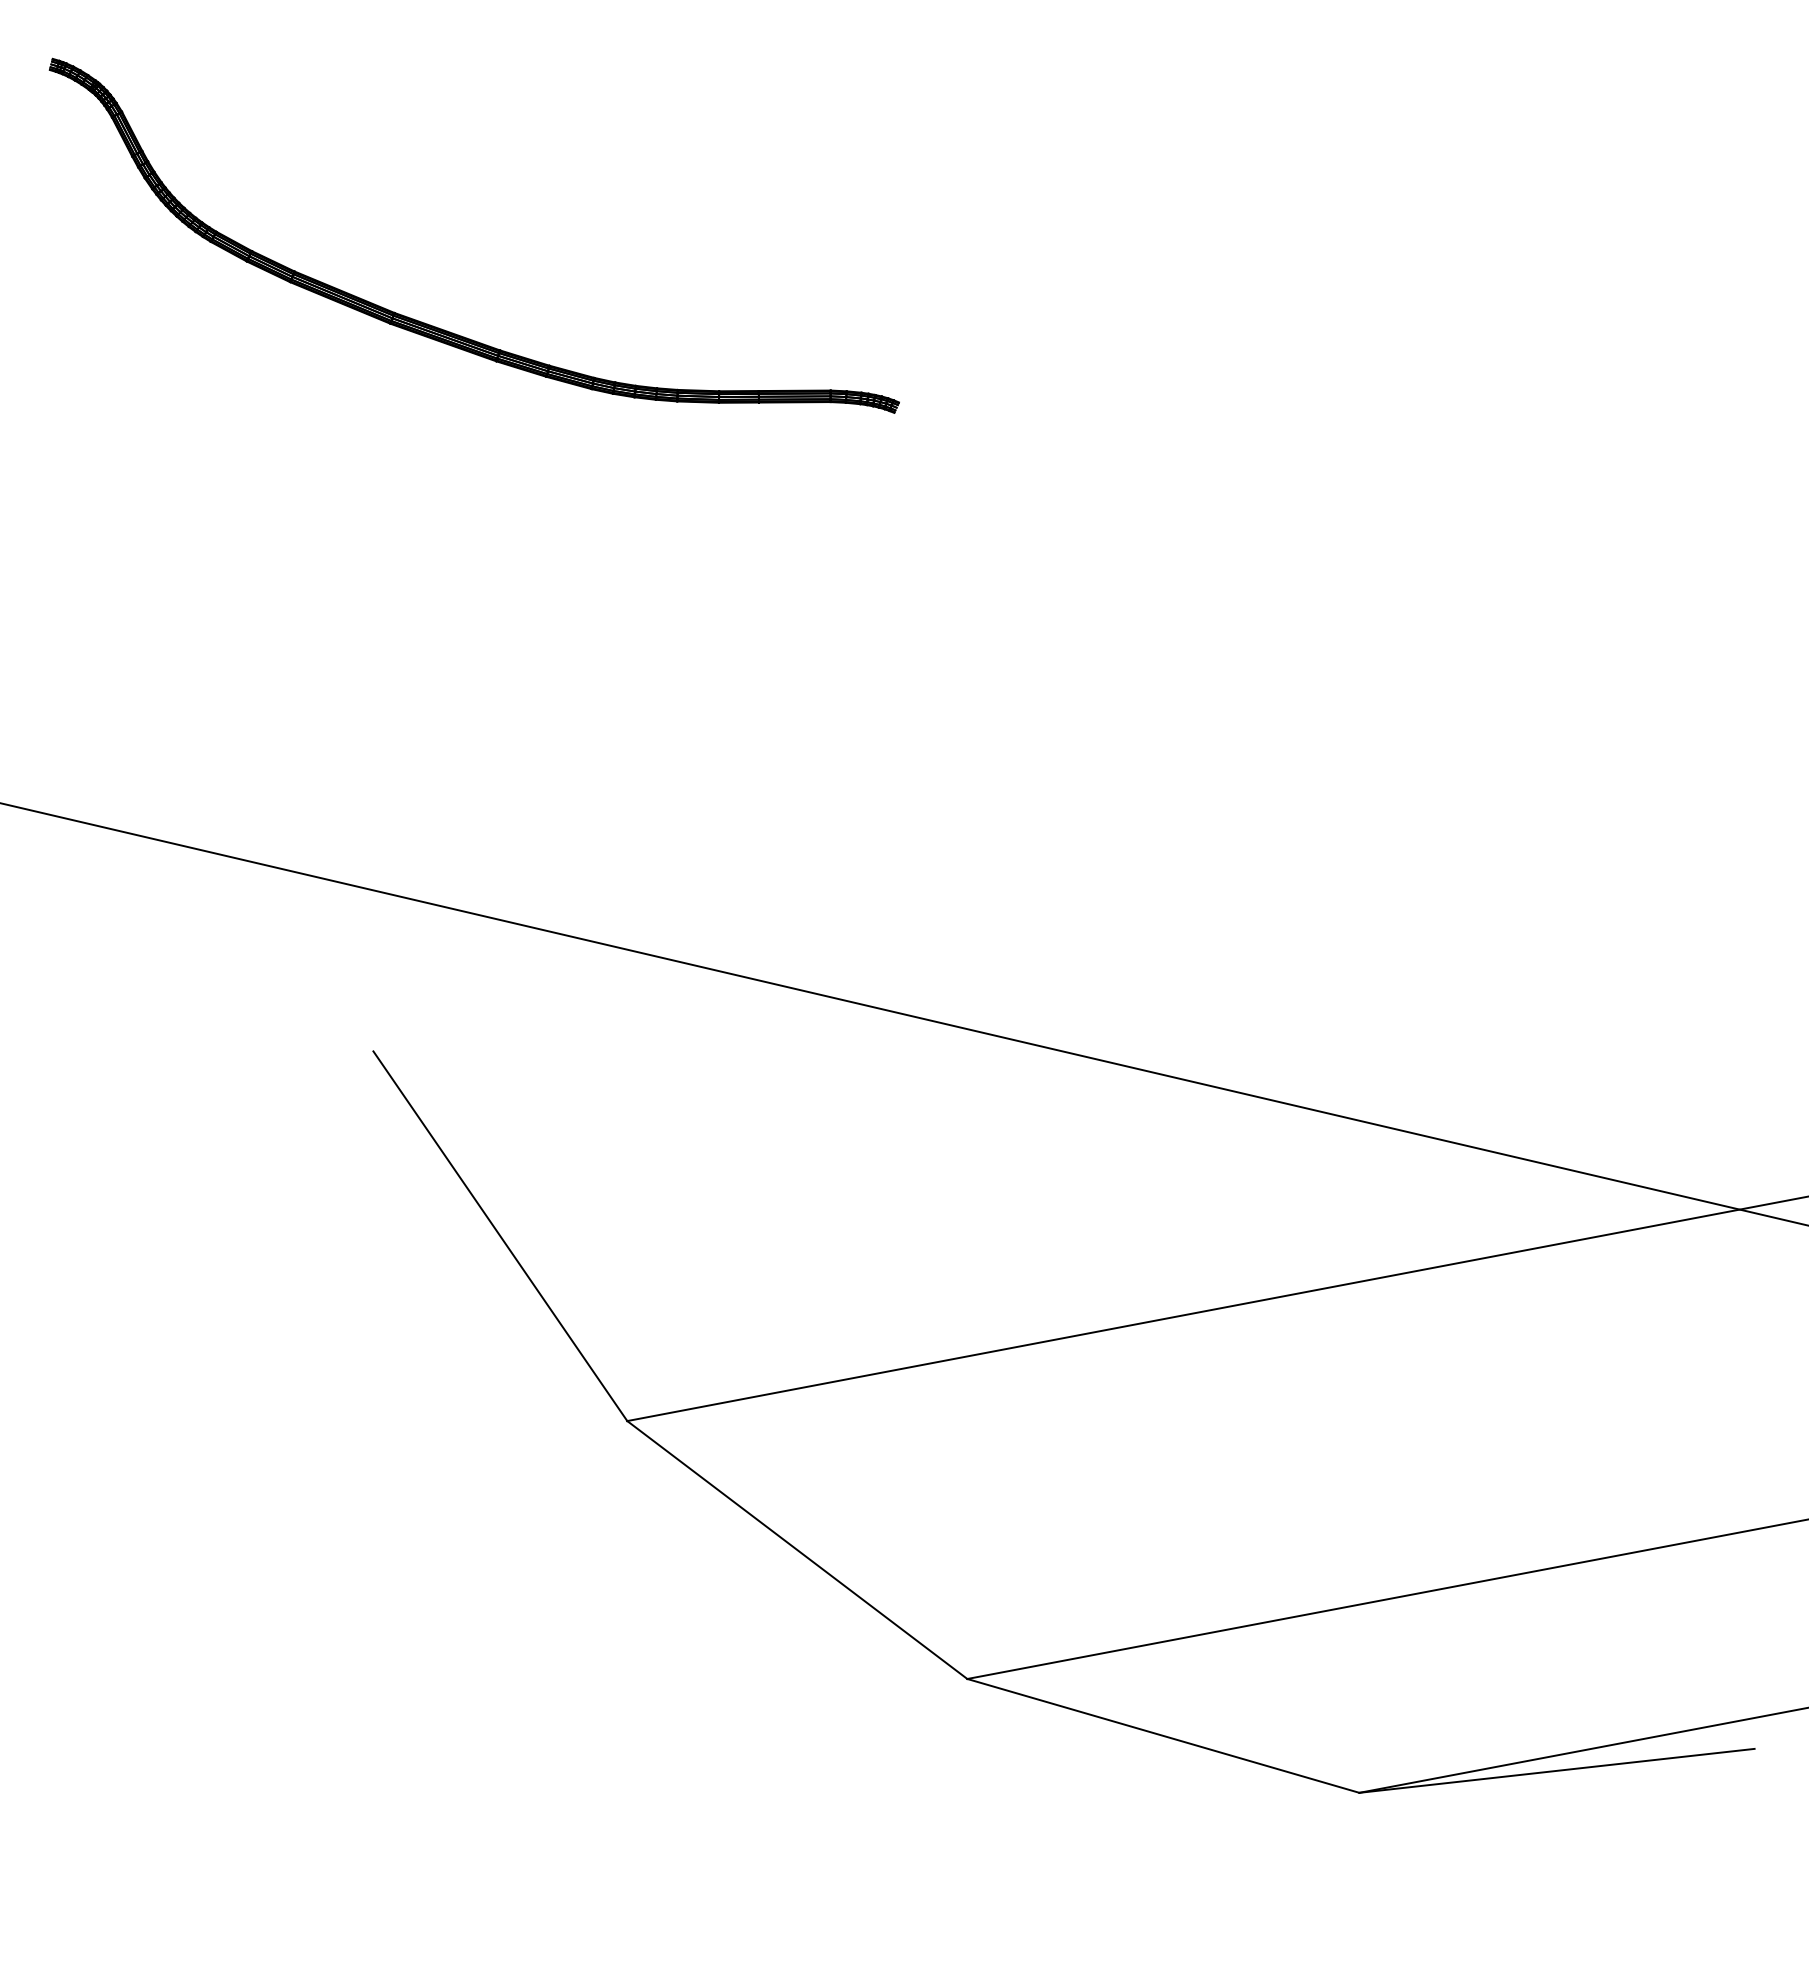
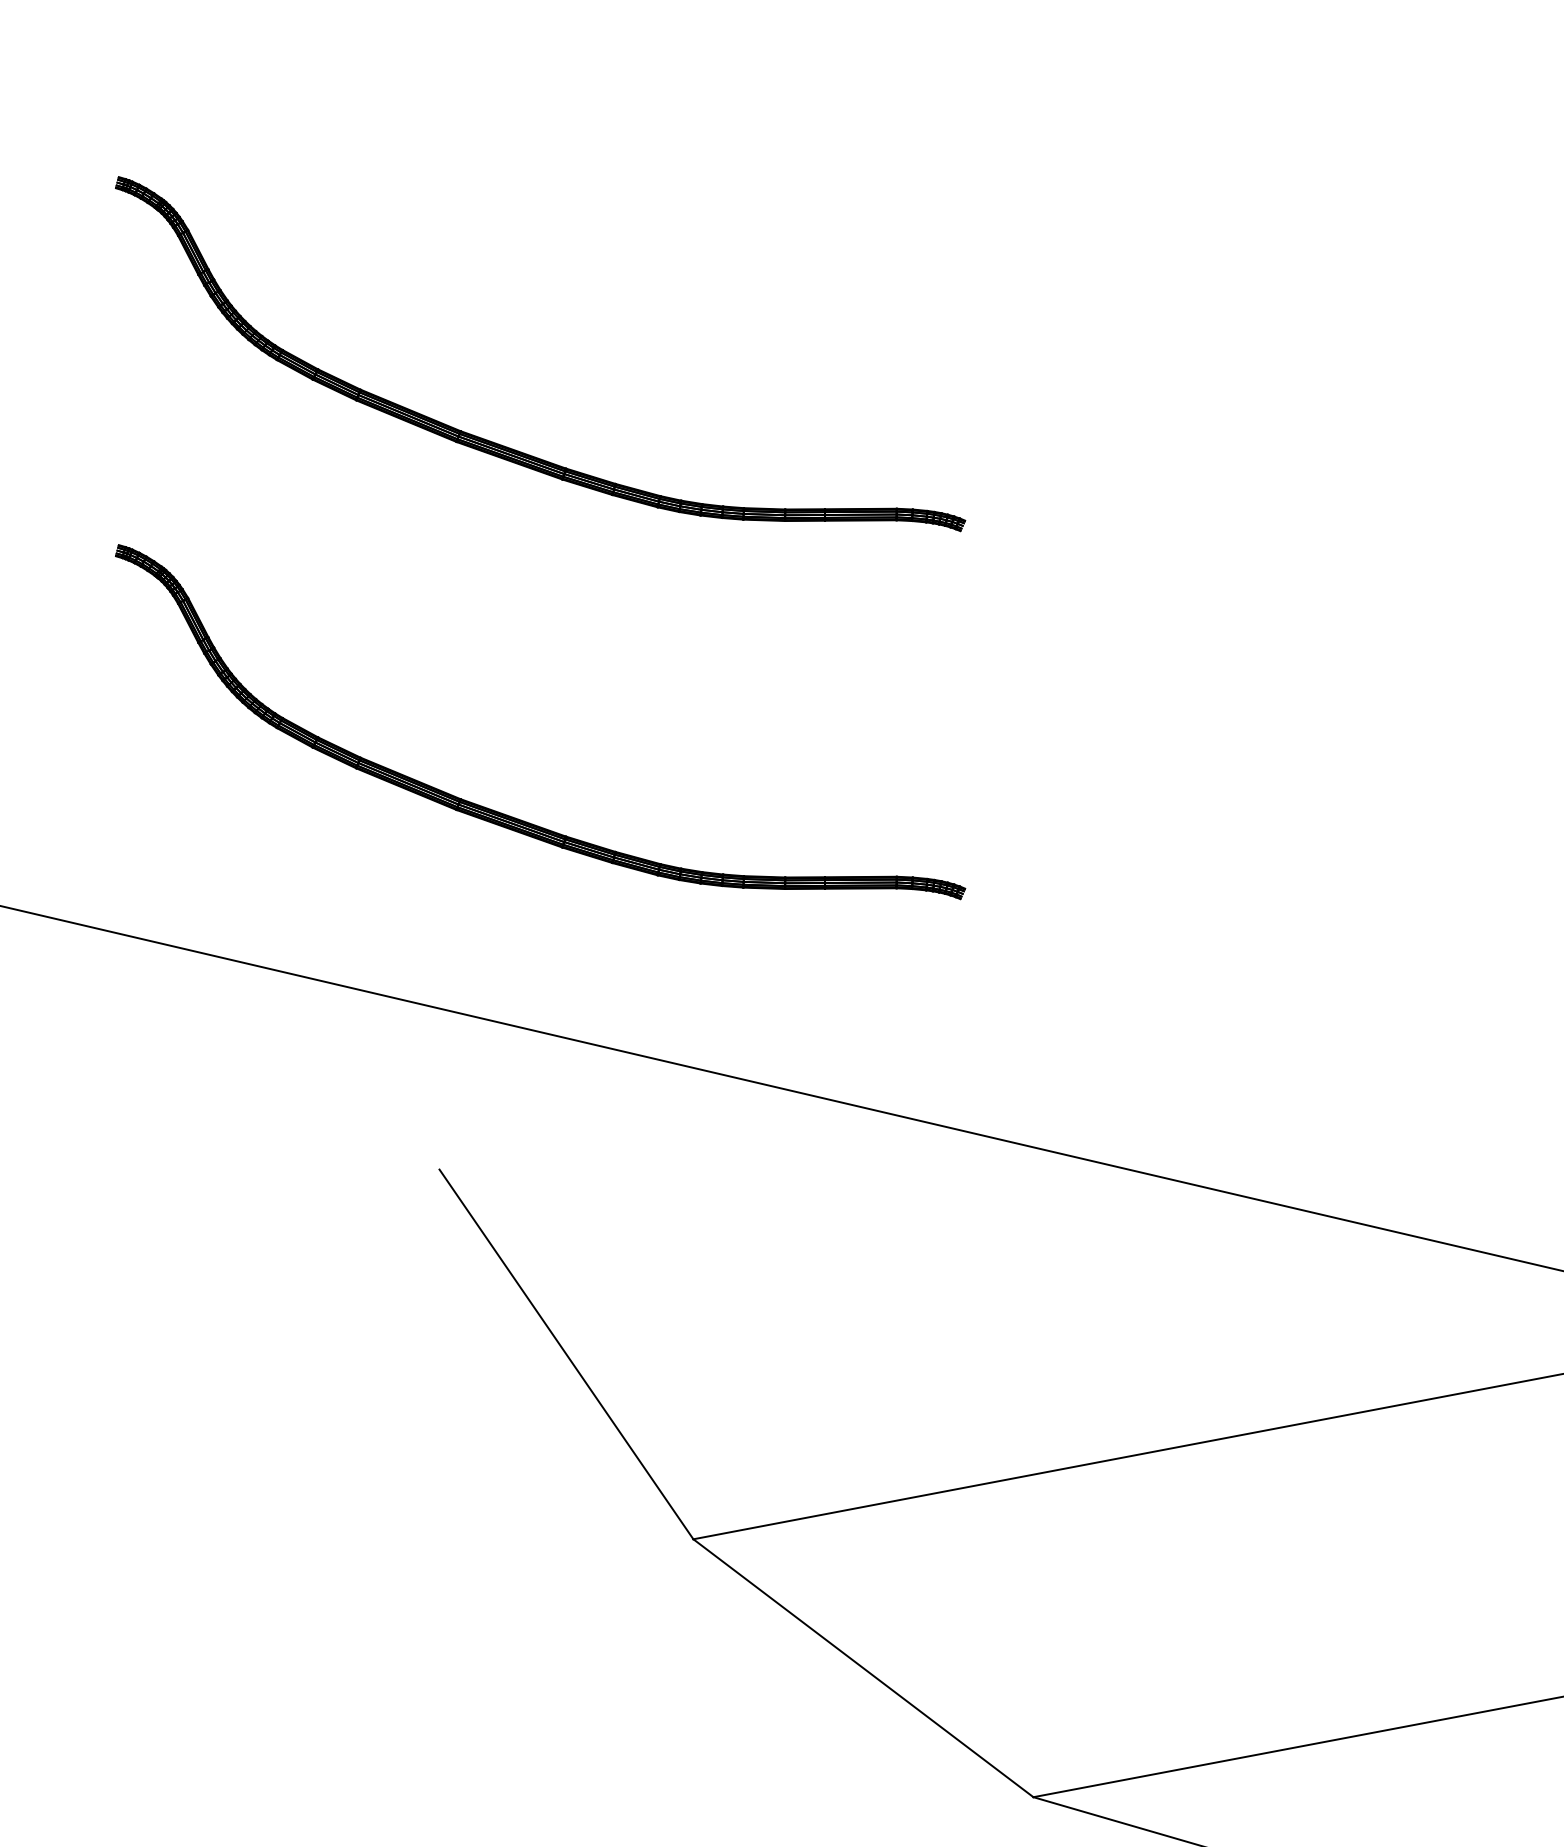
part: (436, 694) -> (502, 812), added

